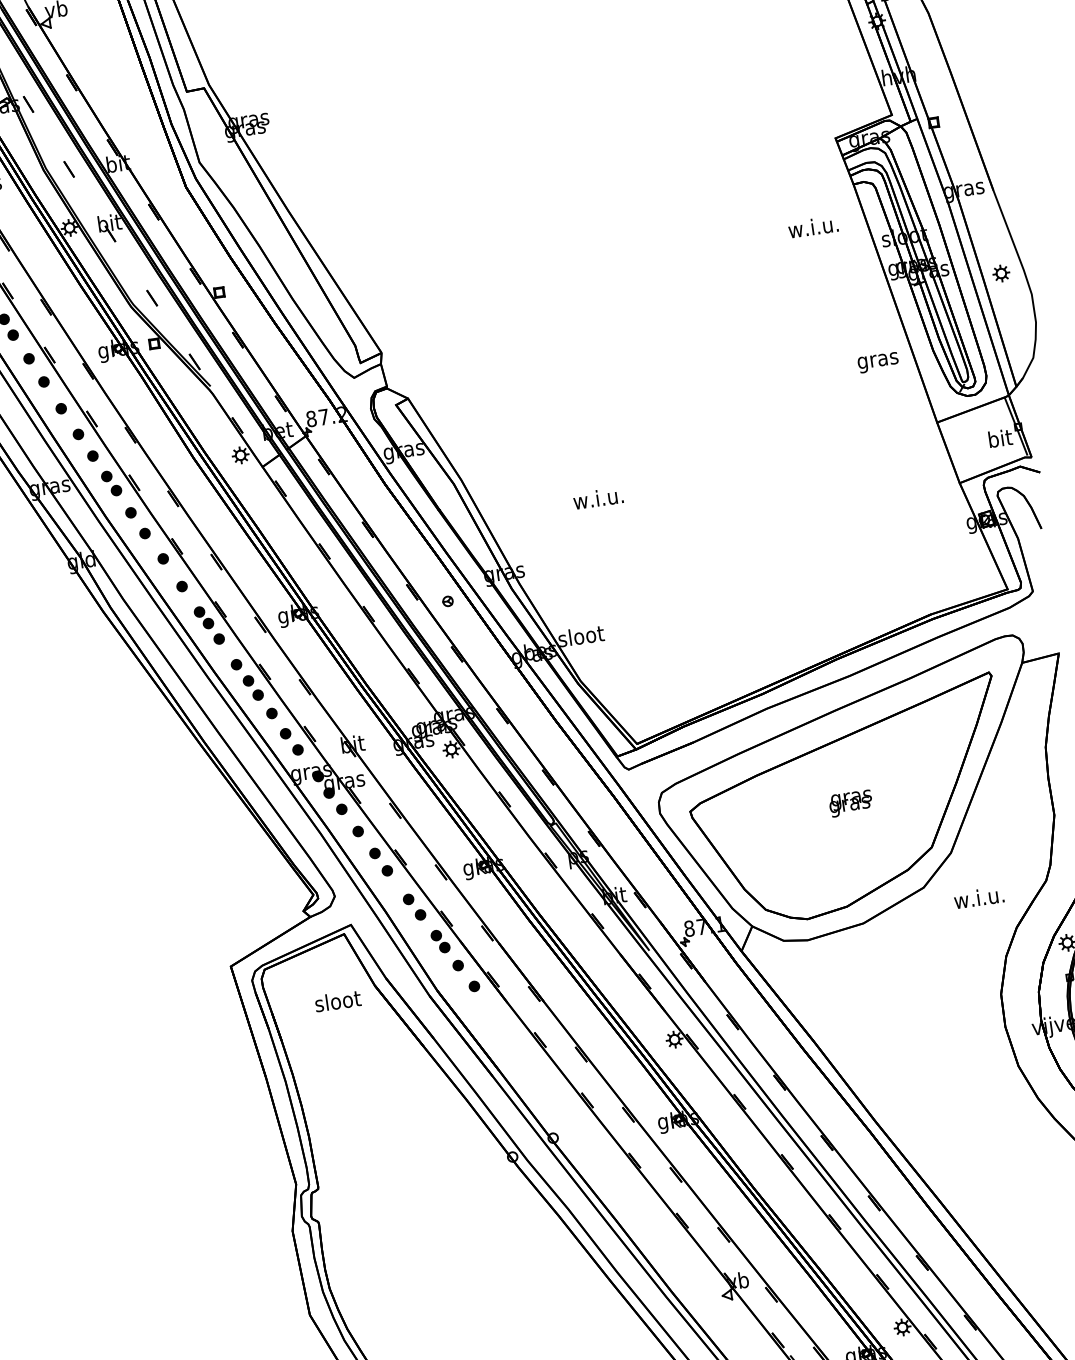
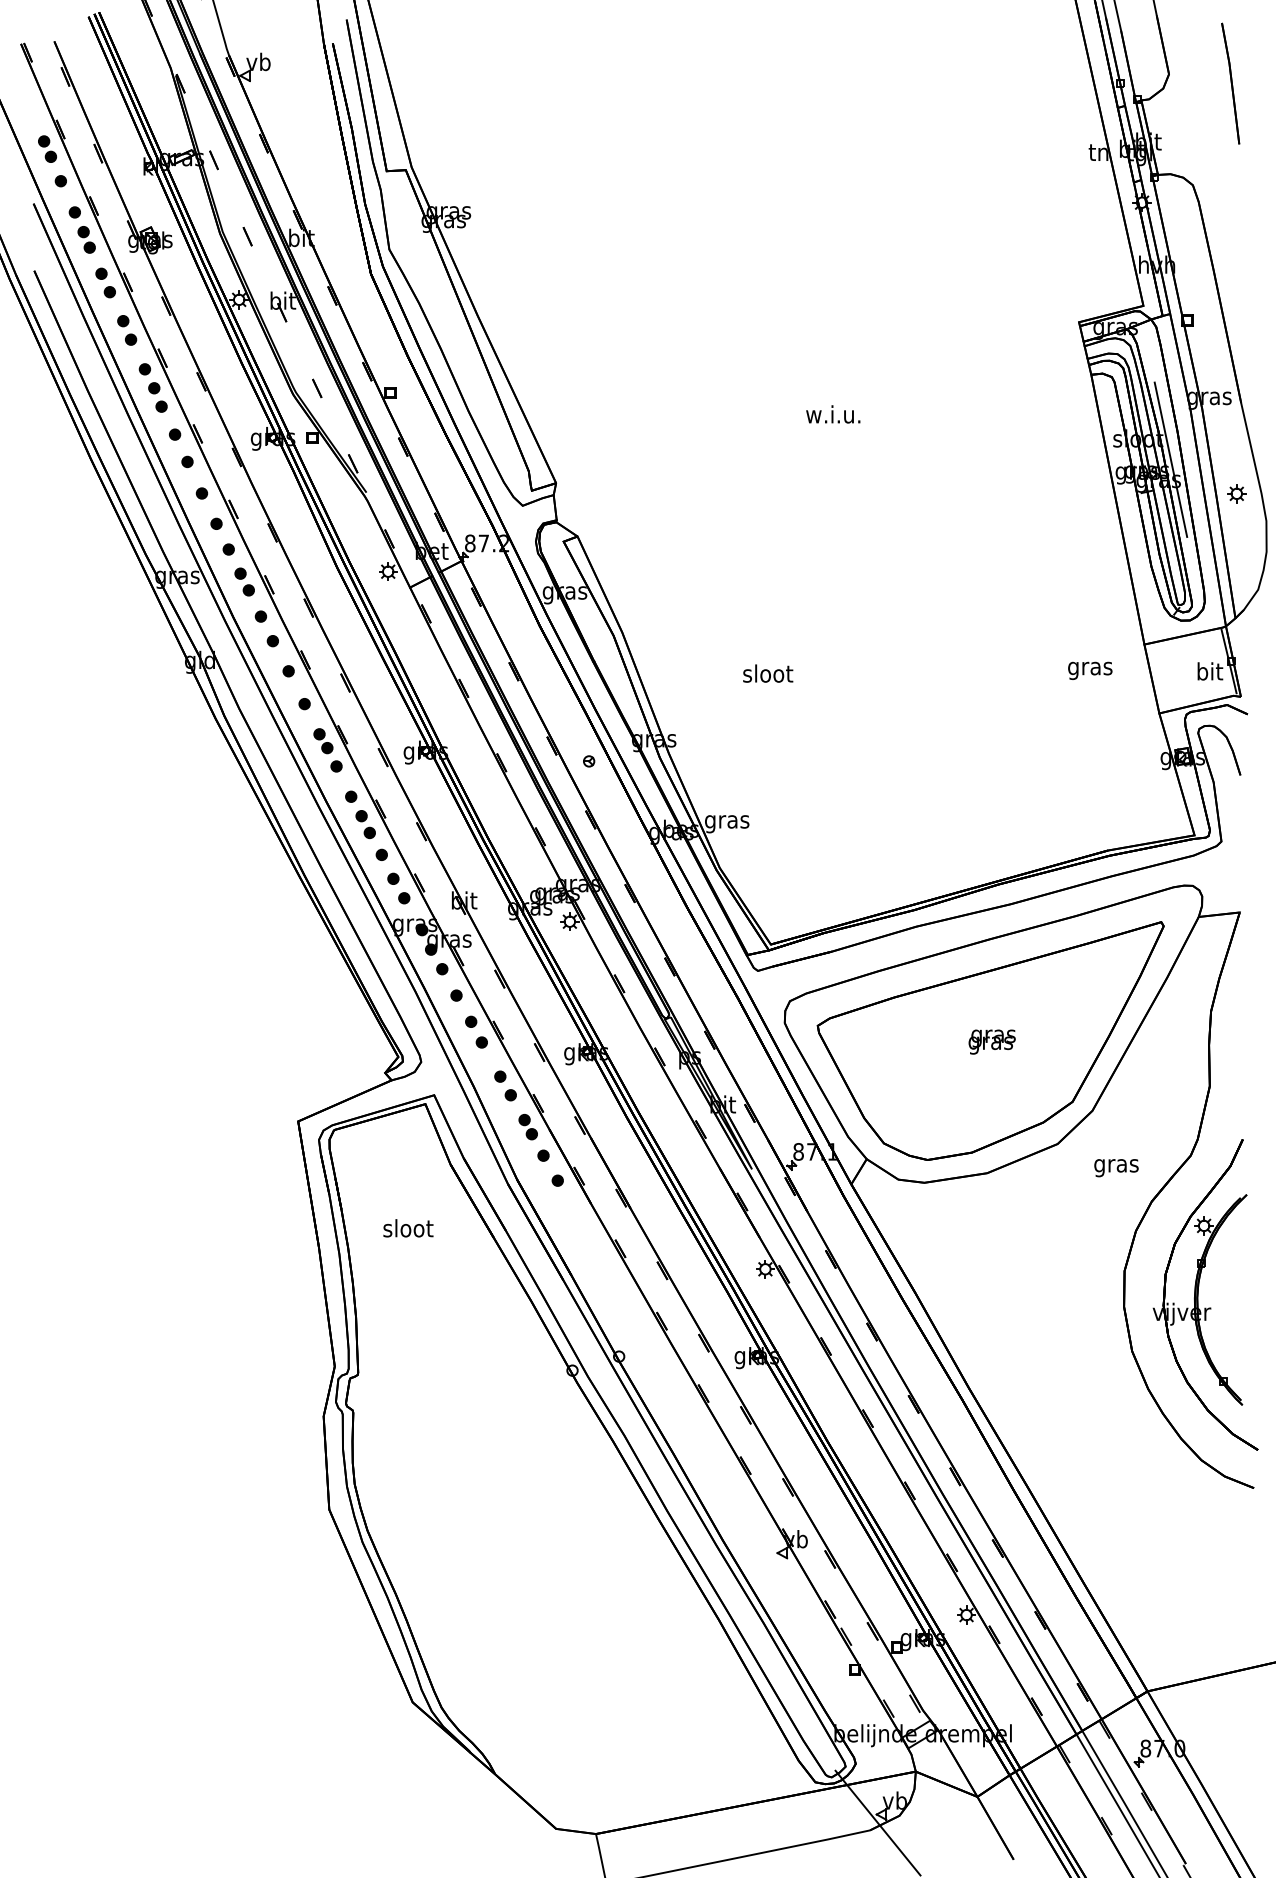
text: (813, 227) -> (833, 414), moved
line: (936, 251) -> (1170, 459), added
text: (878, 362) -> (1090, 670), moved
text: (598, 498) -> (767, 673), w.i.u. -> sloot
text: (581, 637) -> (727, 821), sloot -> gras
text: (979, 899) -> (1115, 1165), w.i.u. -> gras
text: (338, 1001) -> (408, 1228), moved

